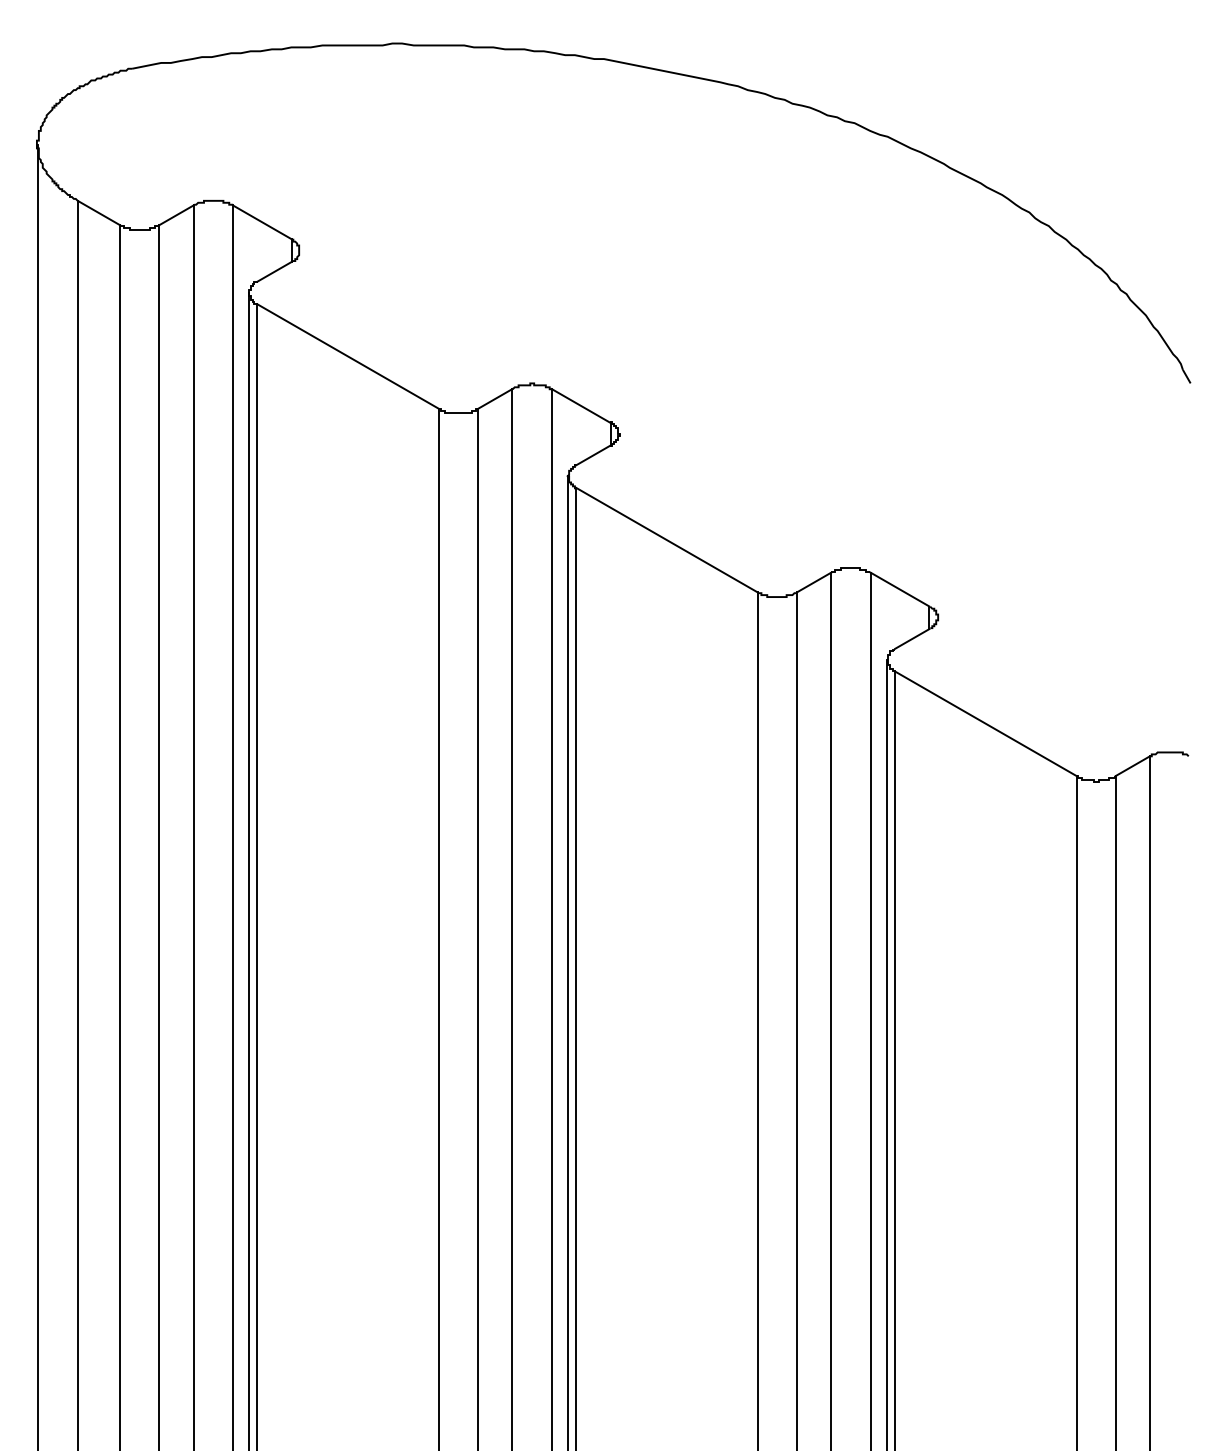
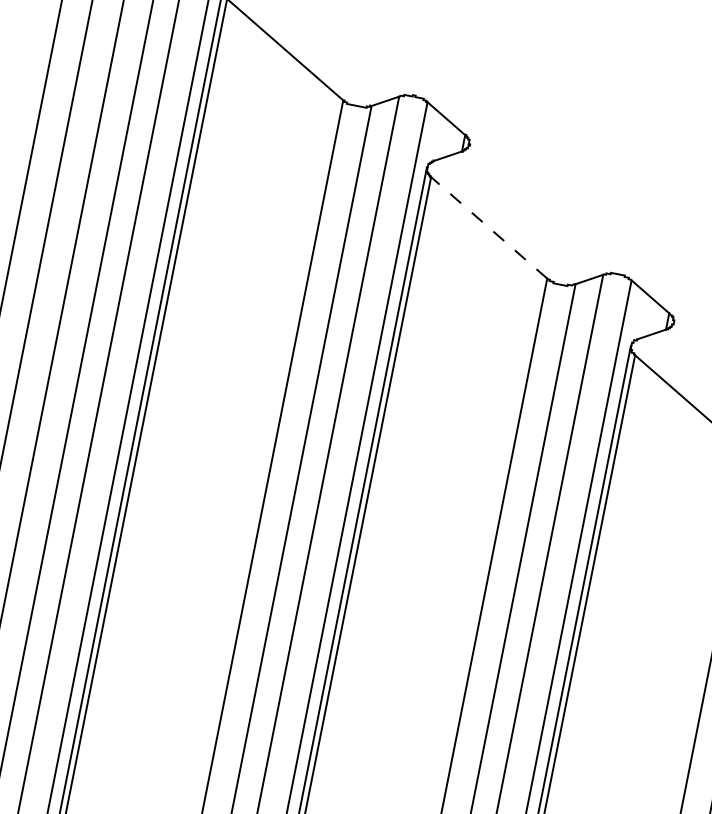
line: (666, 540) -> (488, 228), solid -> dashed

